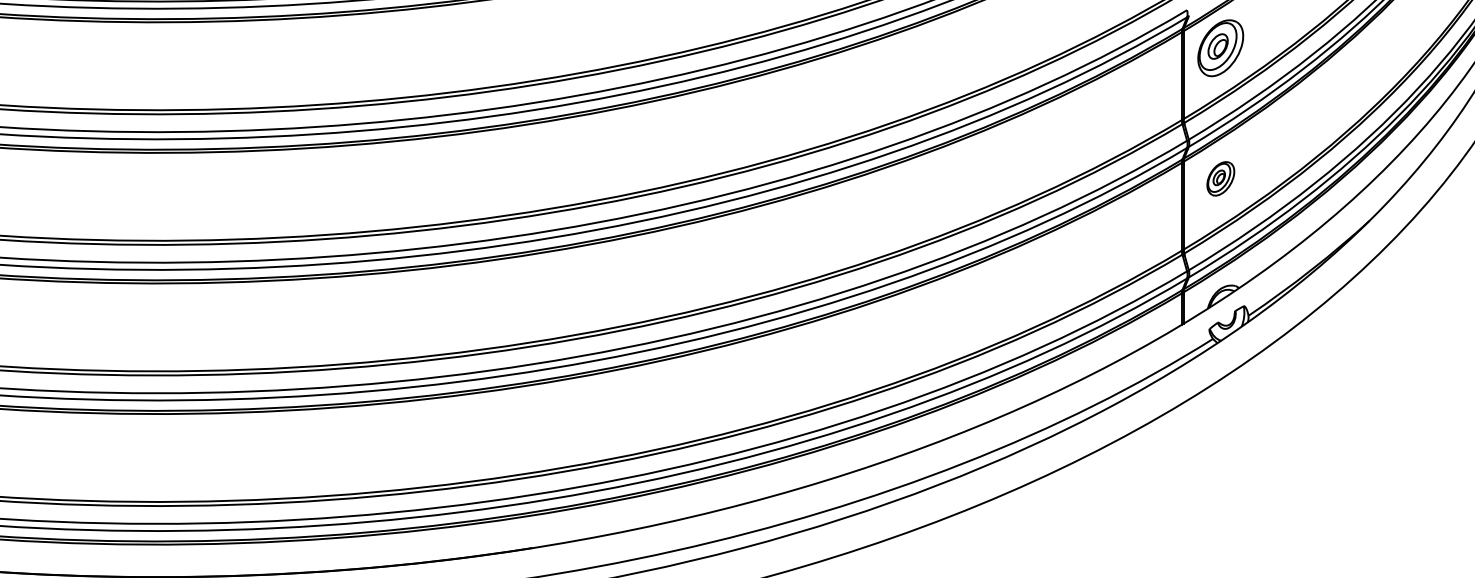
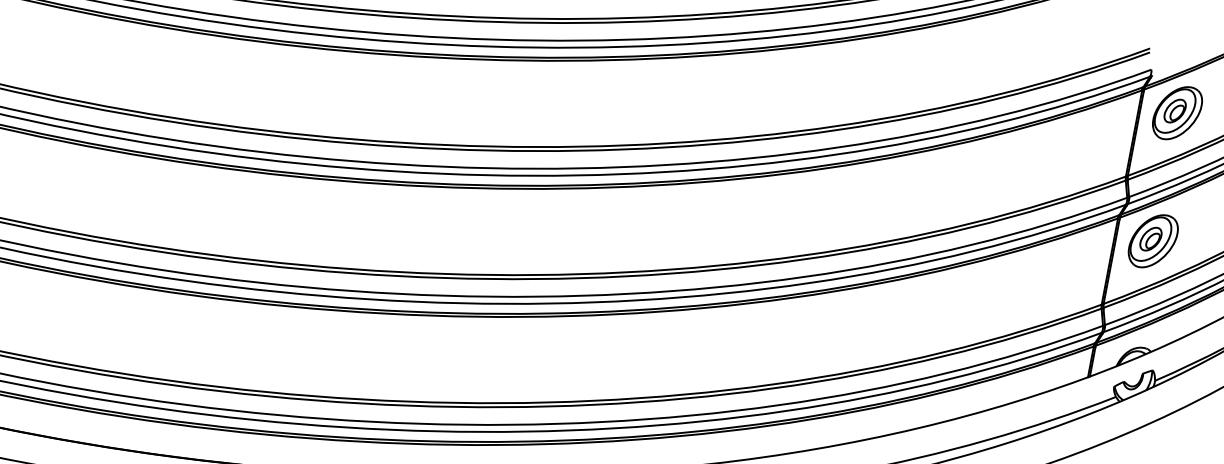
part: (1220, 178) -> (1153, 240), size x1.67

